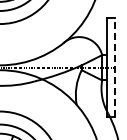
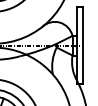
line: (115, 67) -> (82, 45), dashed -> solid

